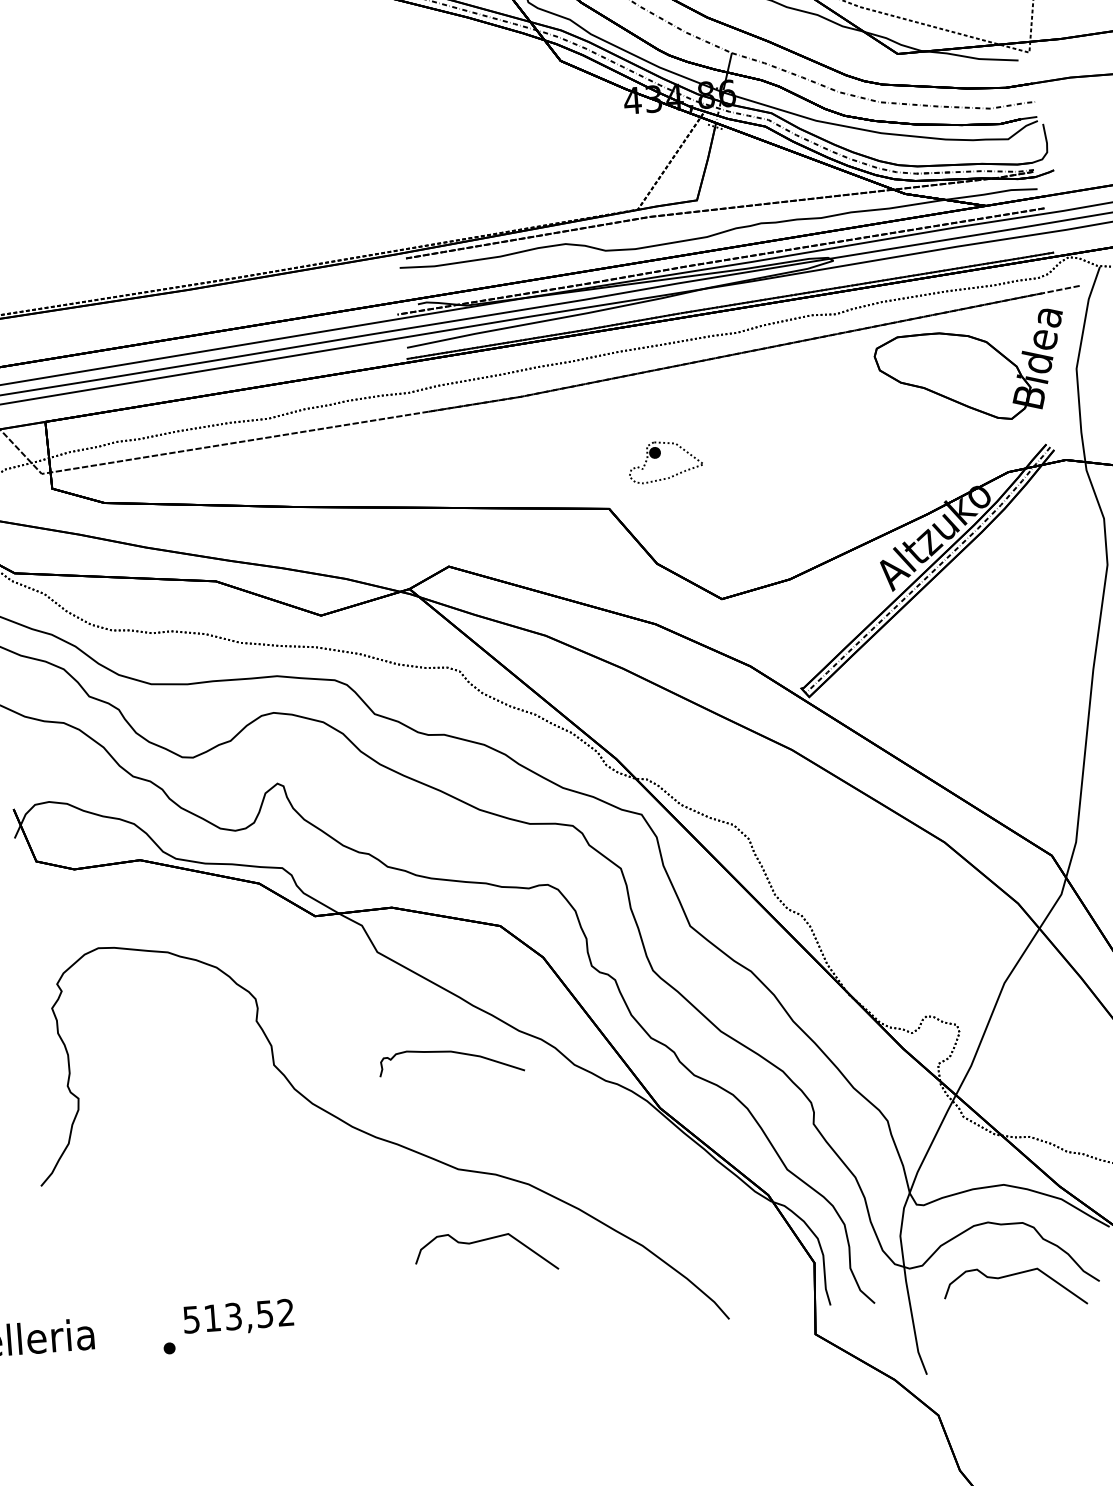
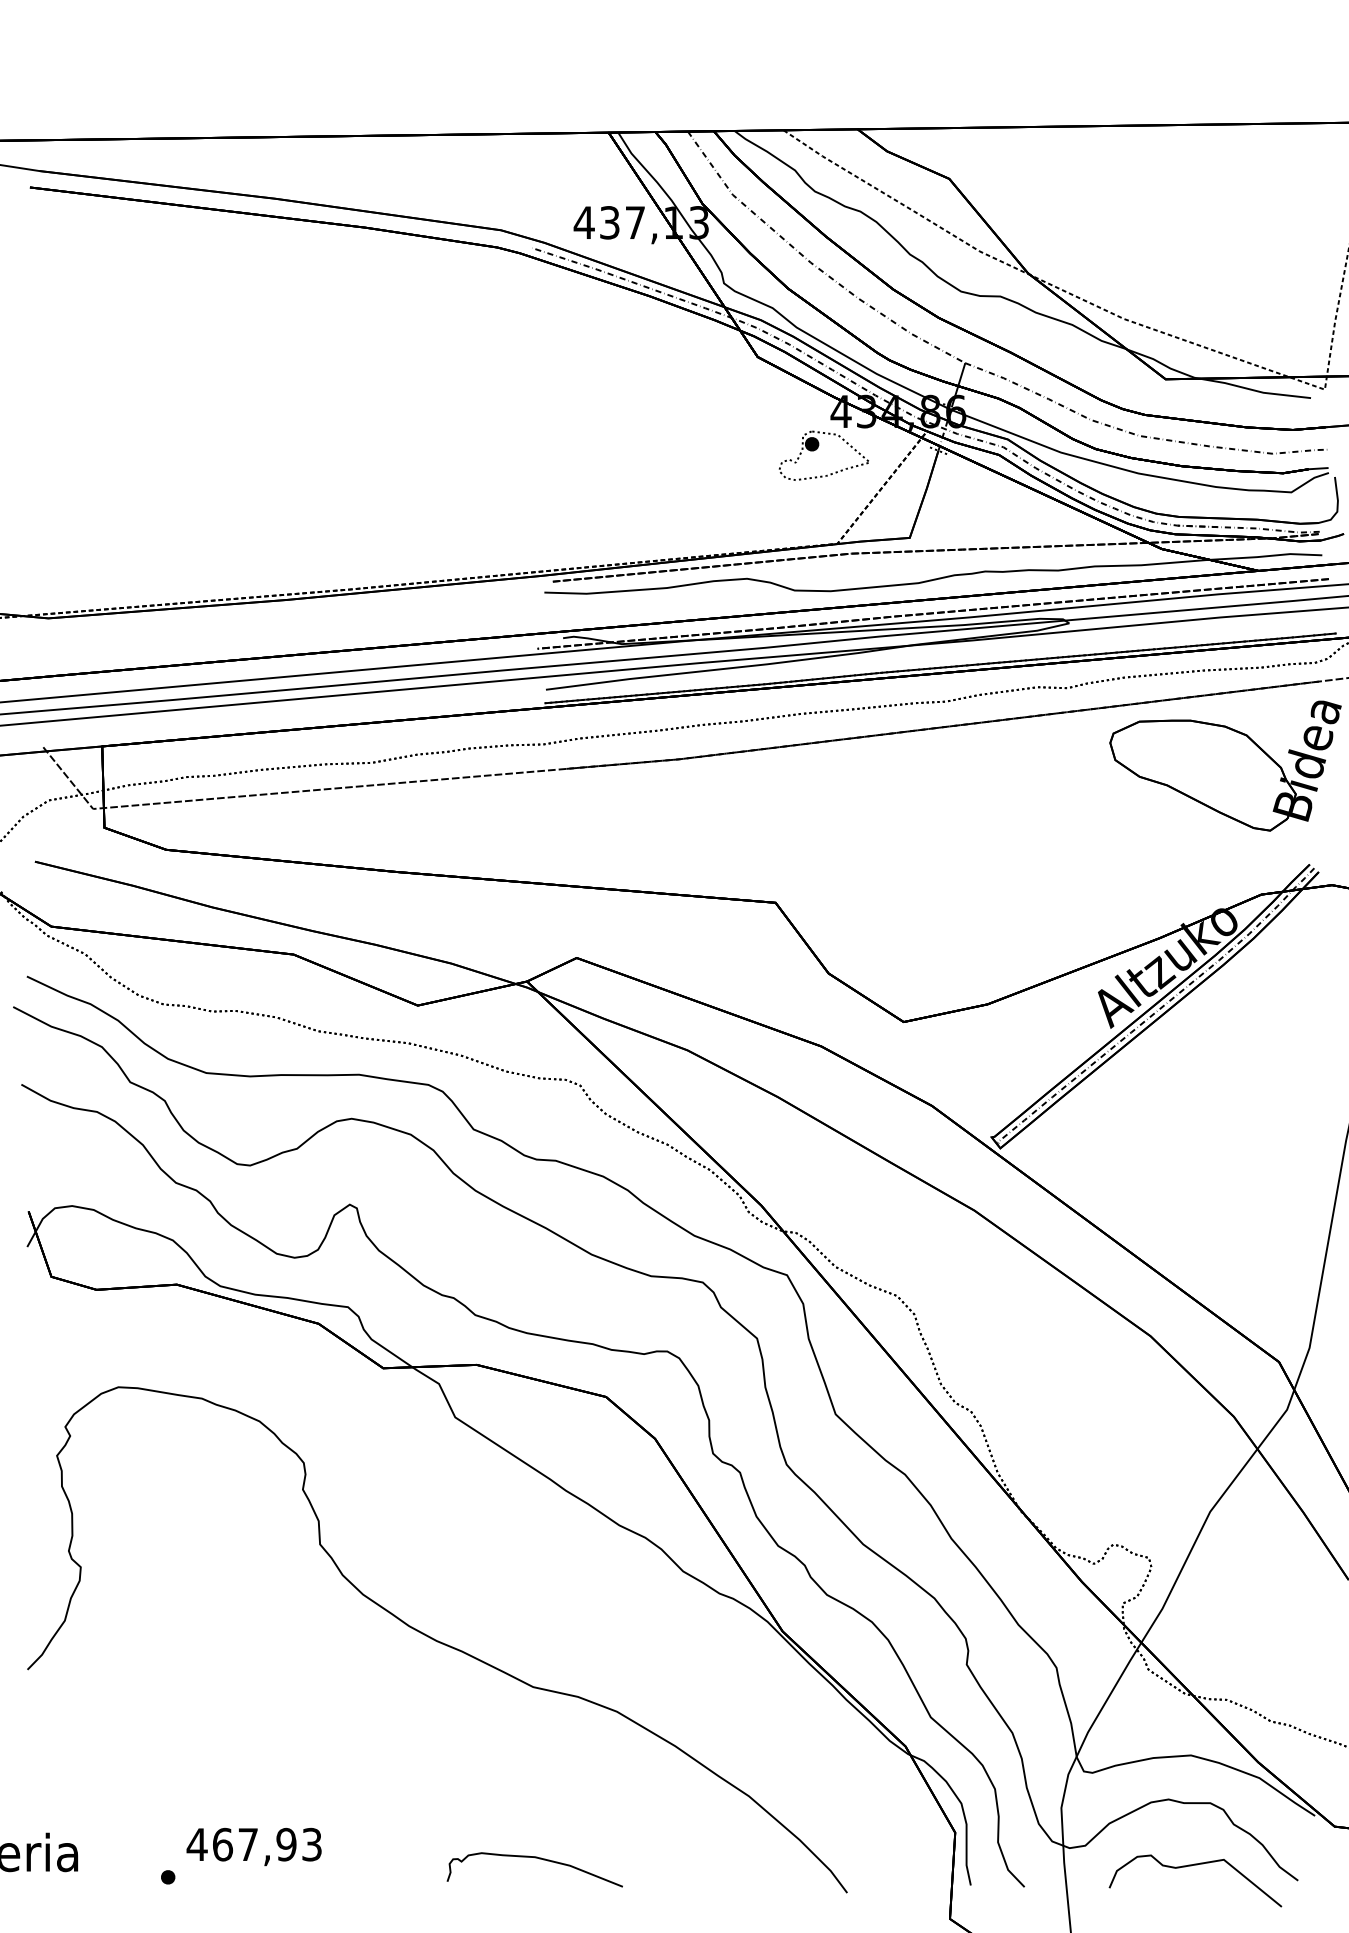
part: (659, 456) -> (817, 449), moved
curve: (451, 1052) -> (535, 1858), moved
curve: (482, 1241) -> (555, 1776), removed
text: (237, 1316) -> (253, 1844), 513,52 -> 467,93

